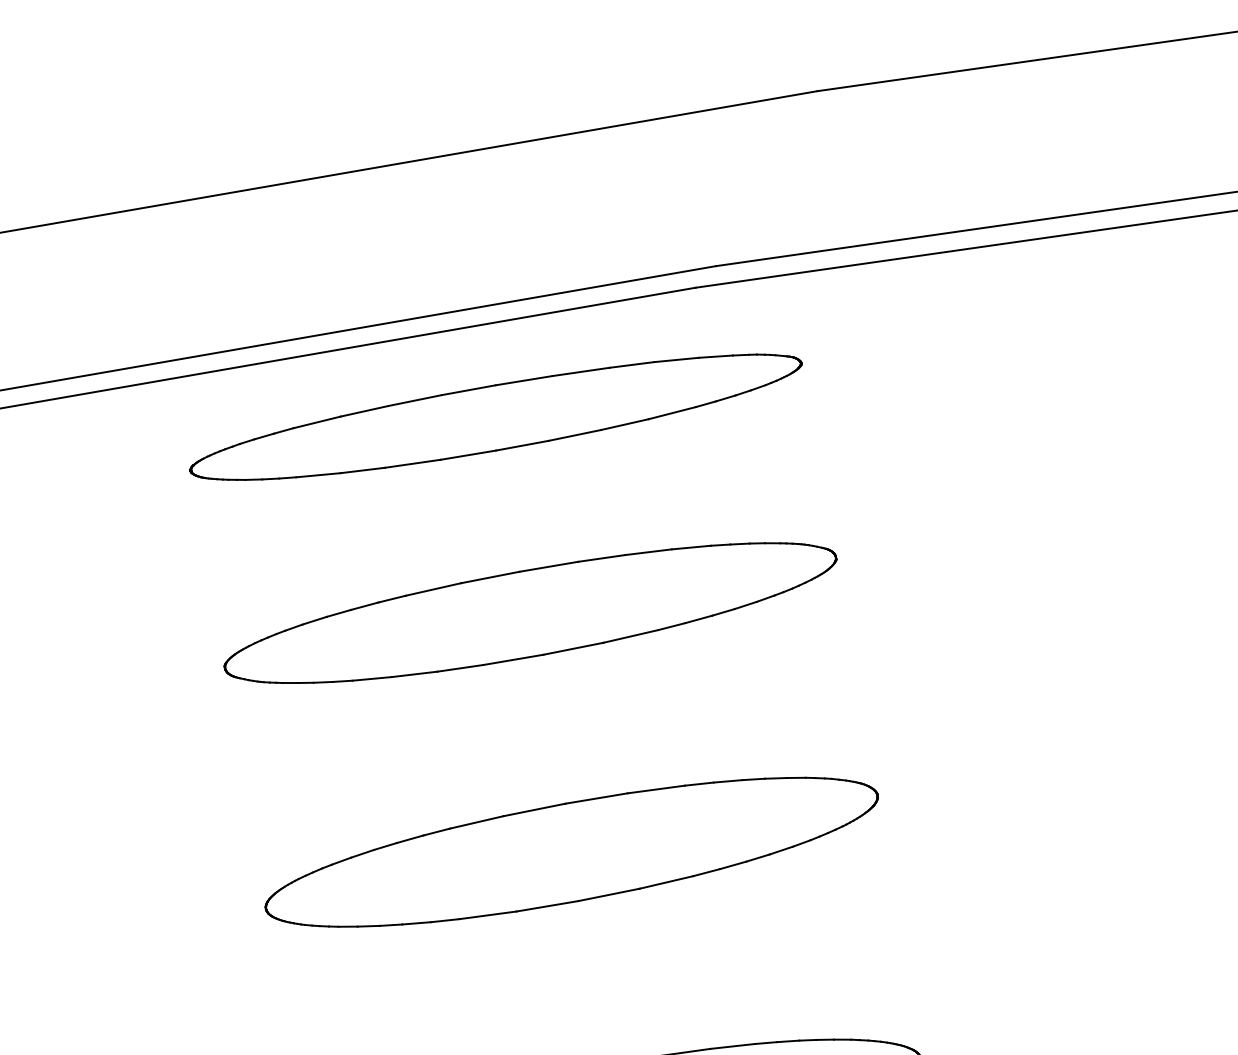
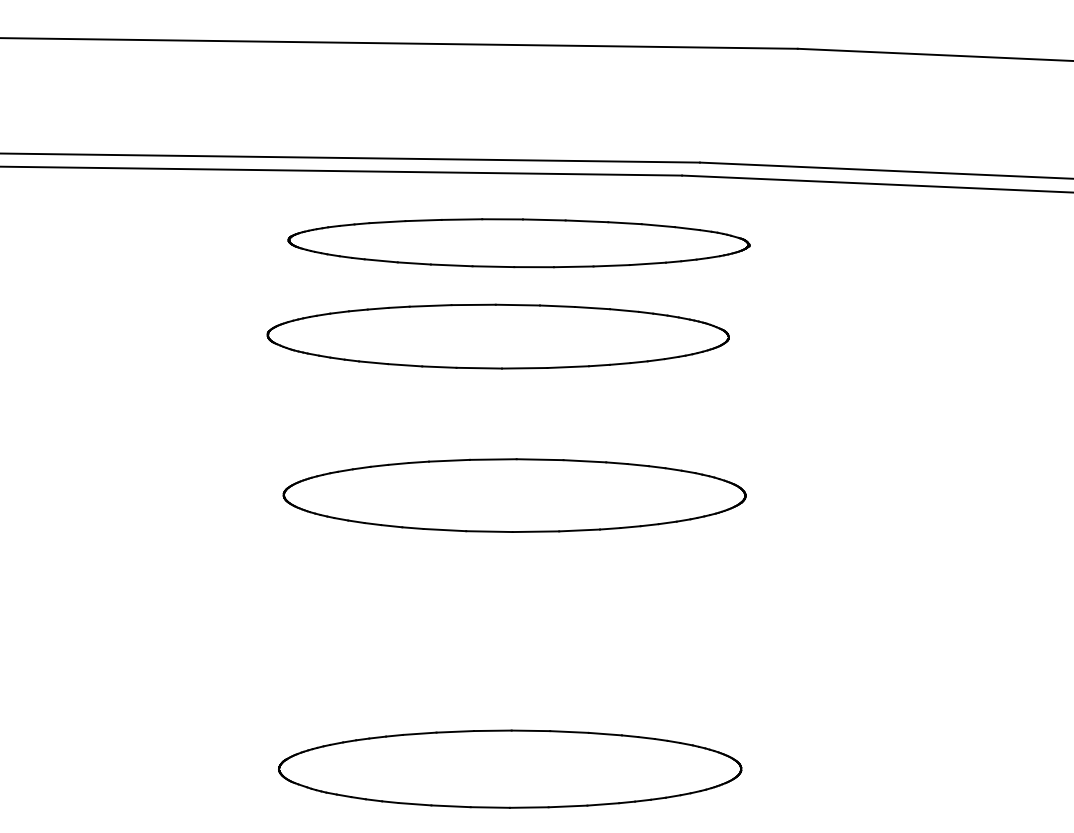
part: (529, 613) -> (497, 336), moved
part: (571, 852) -> (514, 495), moved

